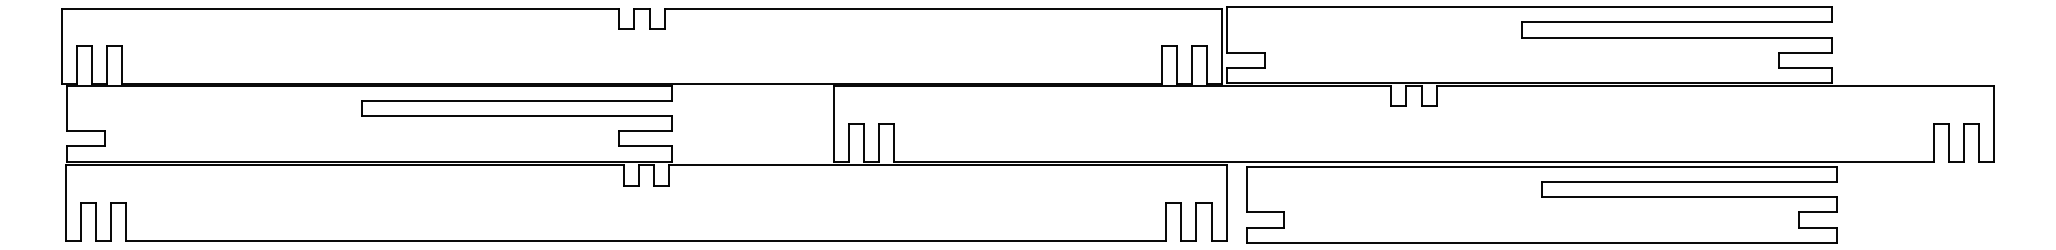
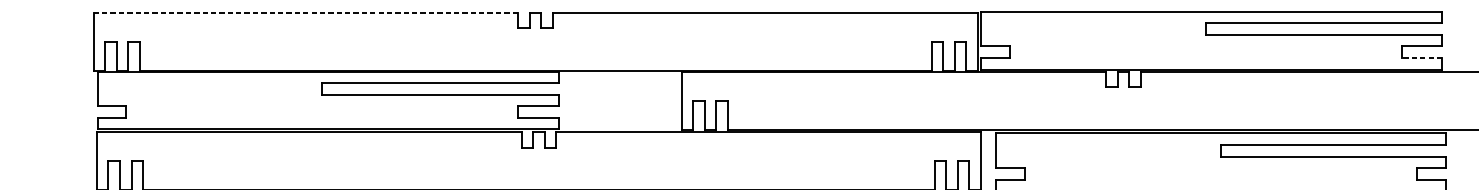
line: (340, 8) -> (306, 12), solid -> dashed
line: (1805, 67) -> (1421, 57), solid -> dashed

